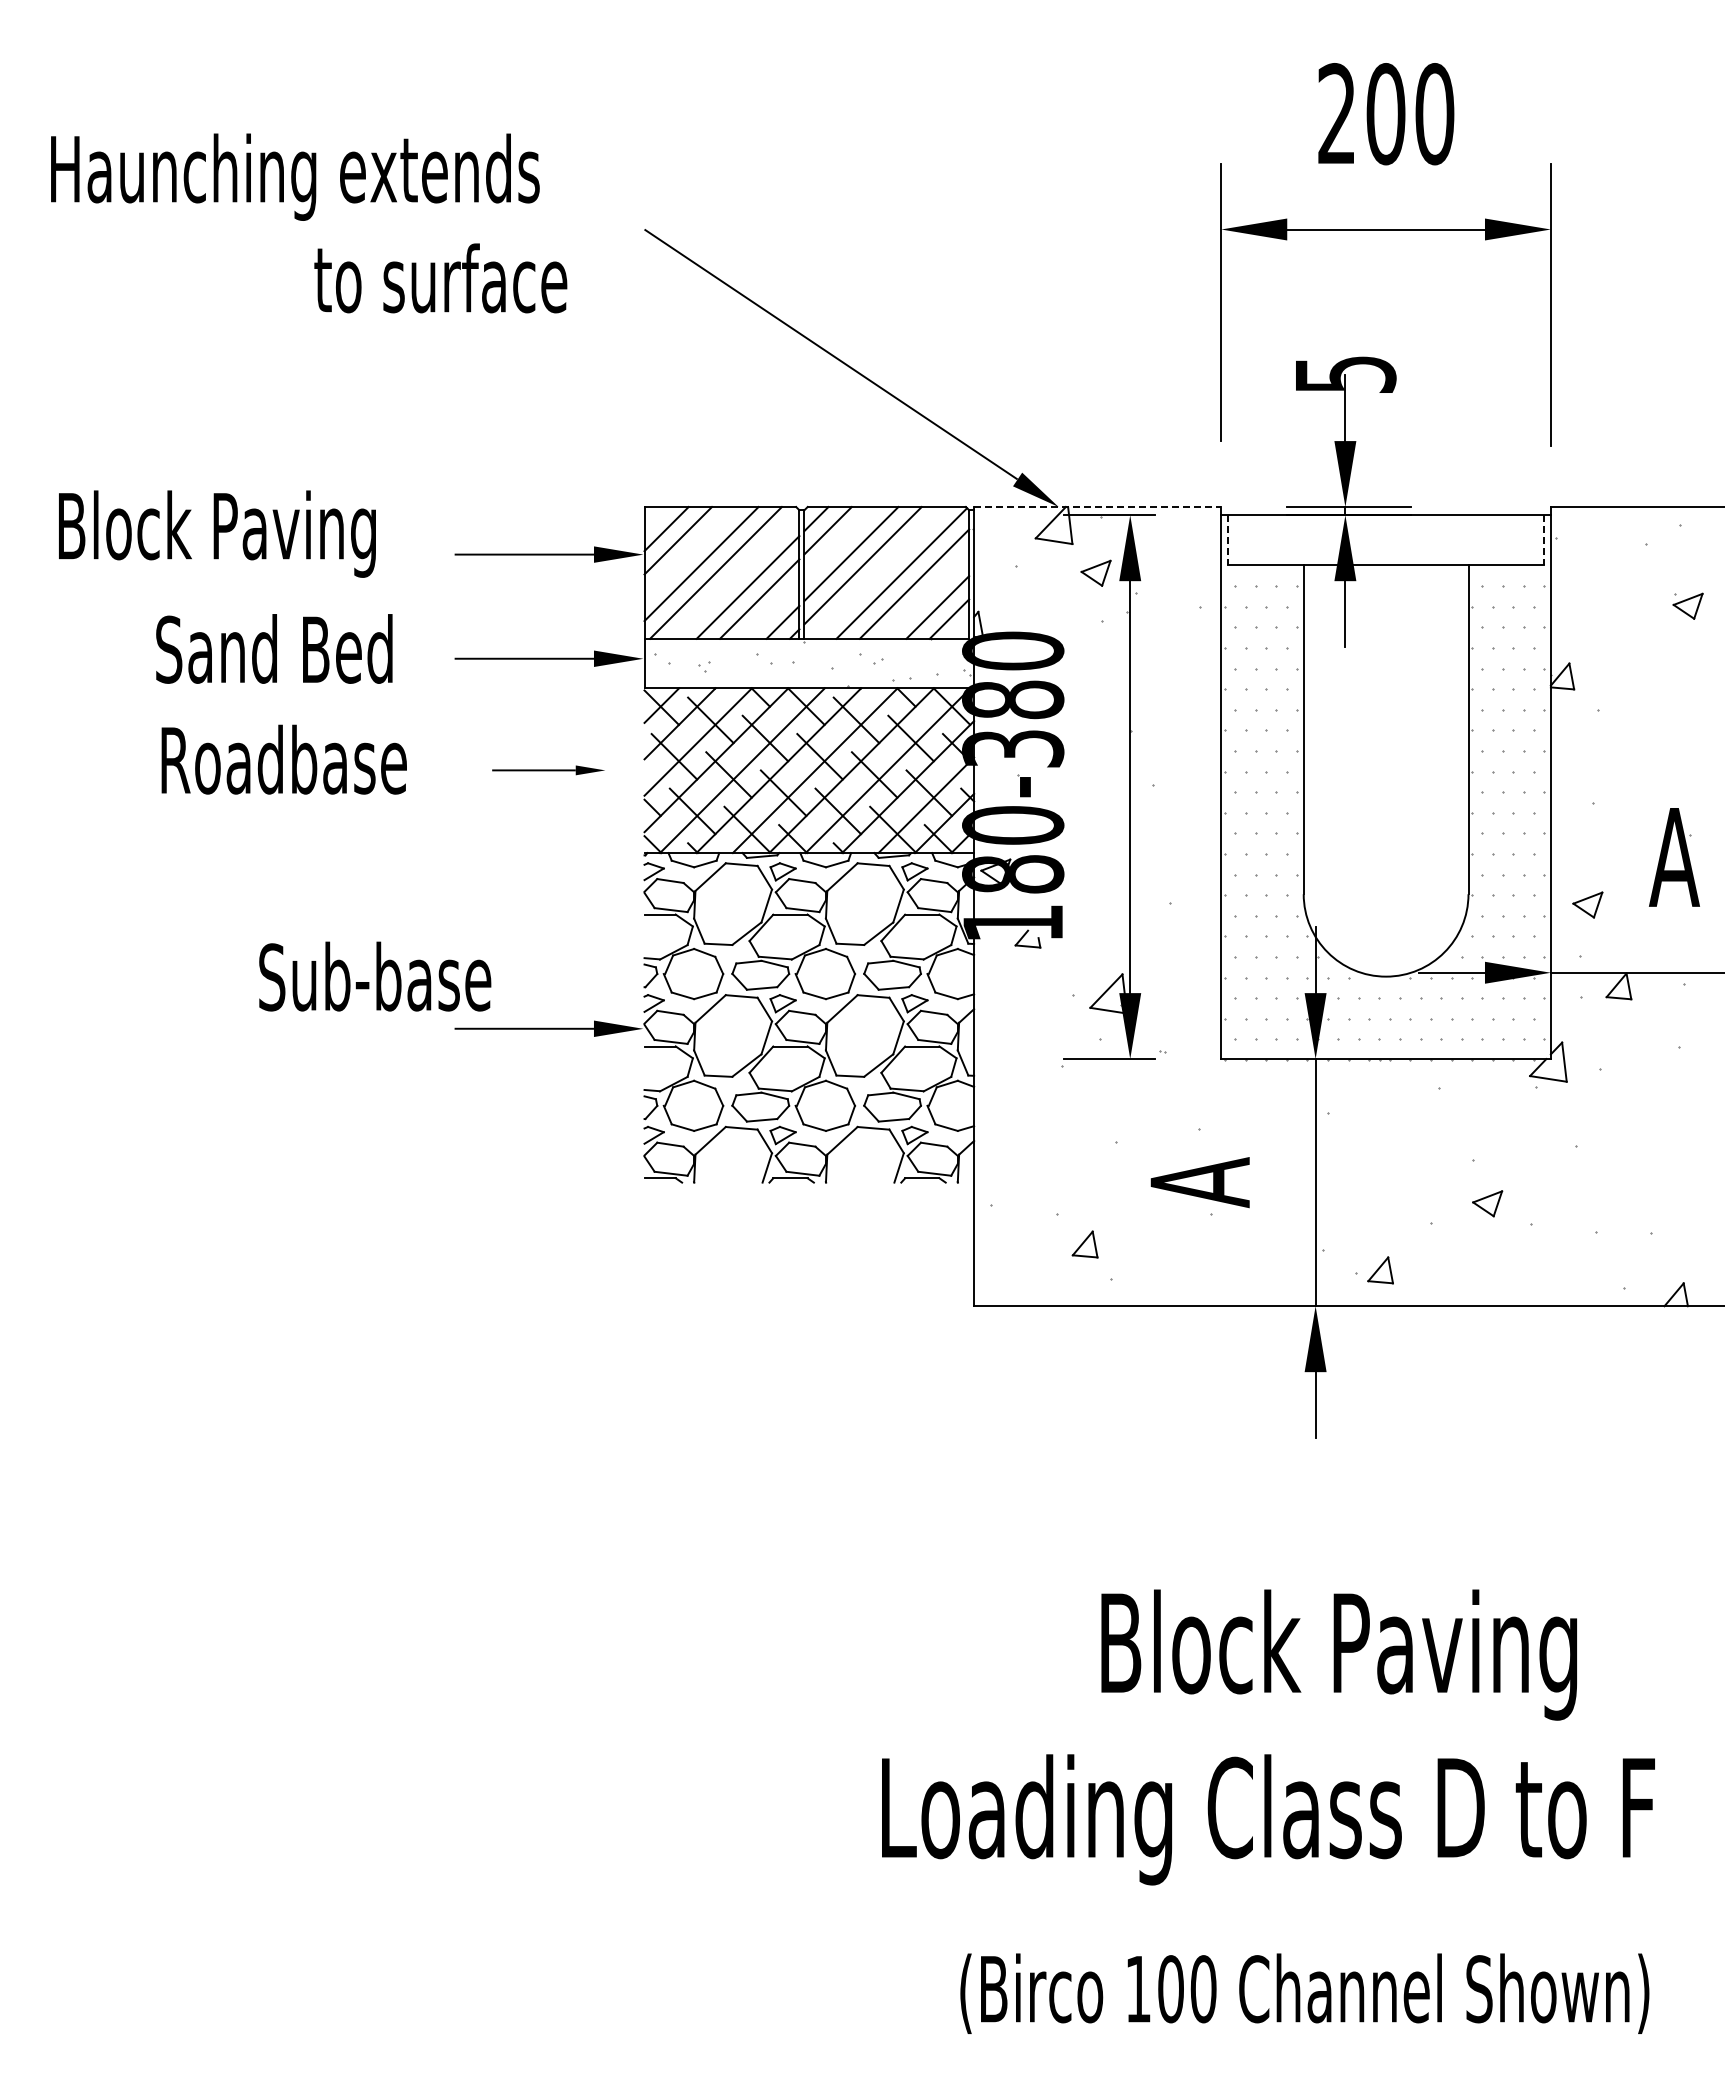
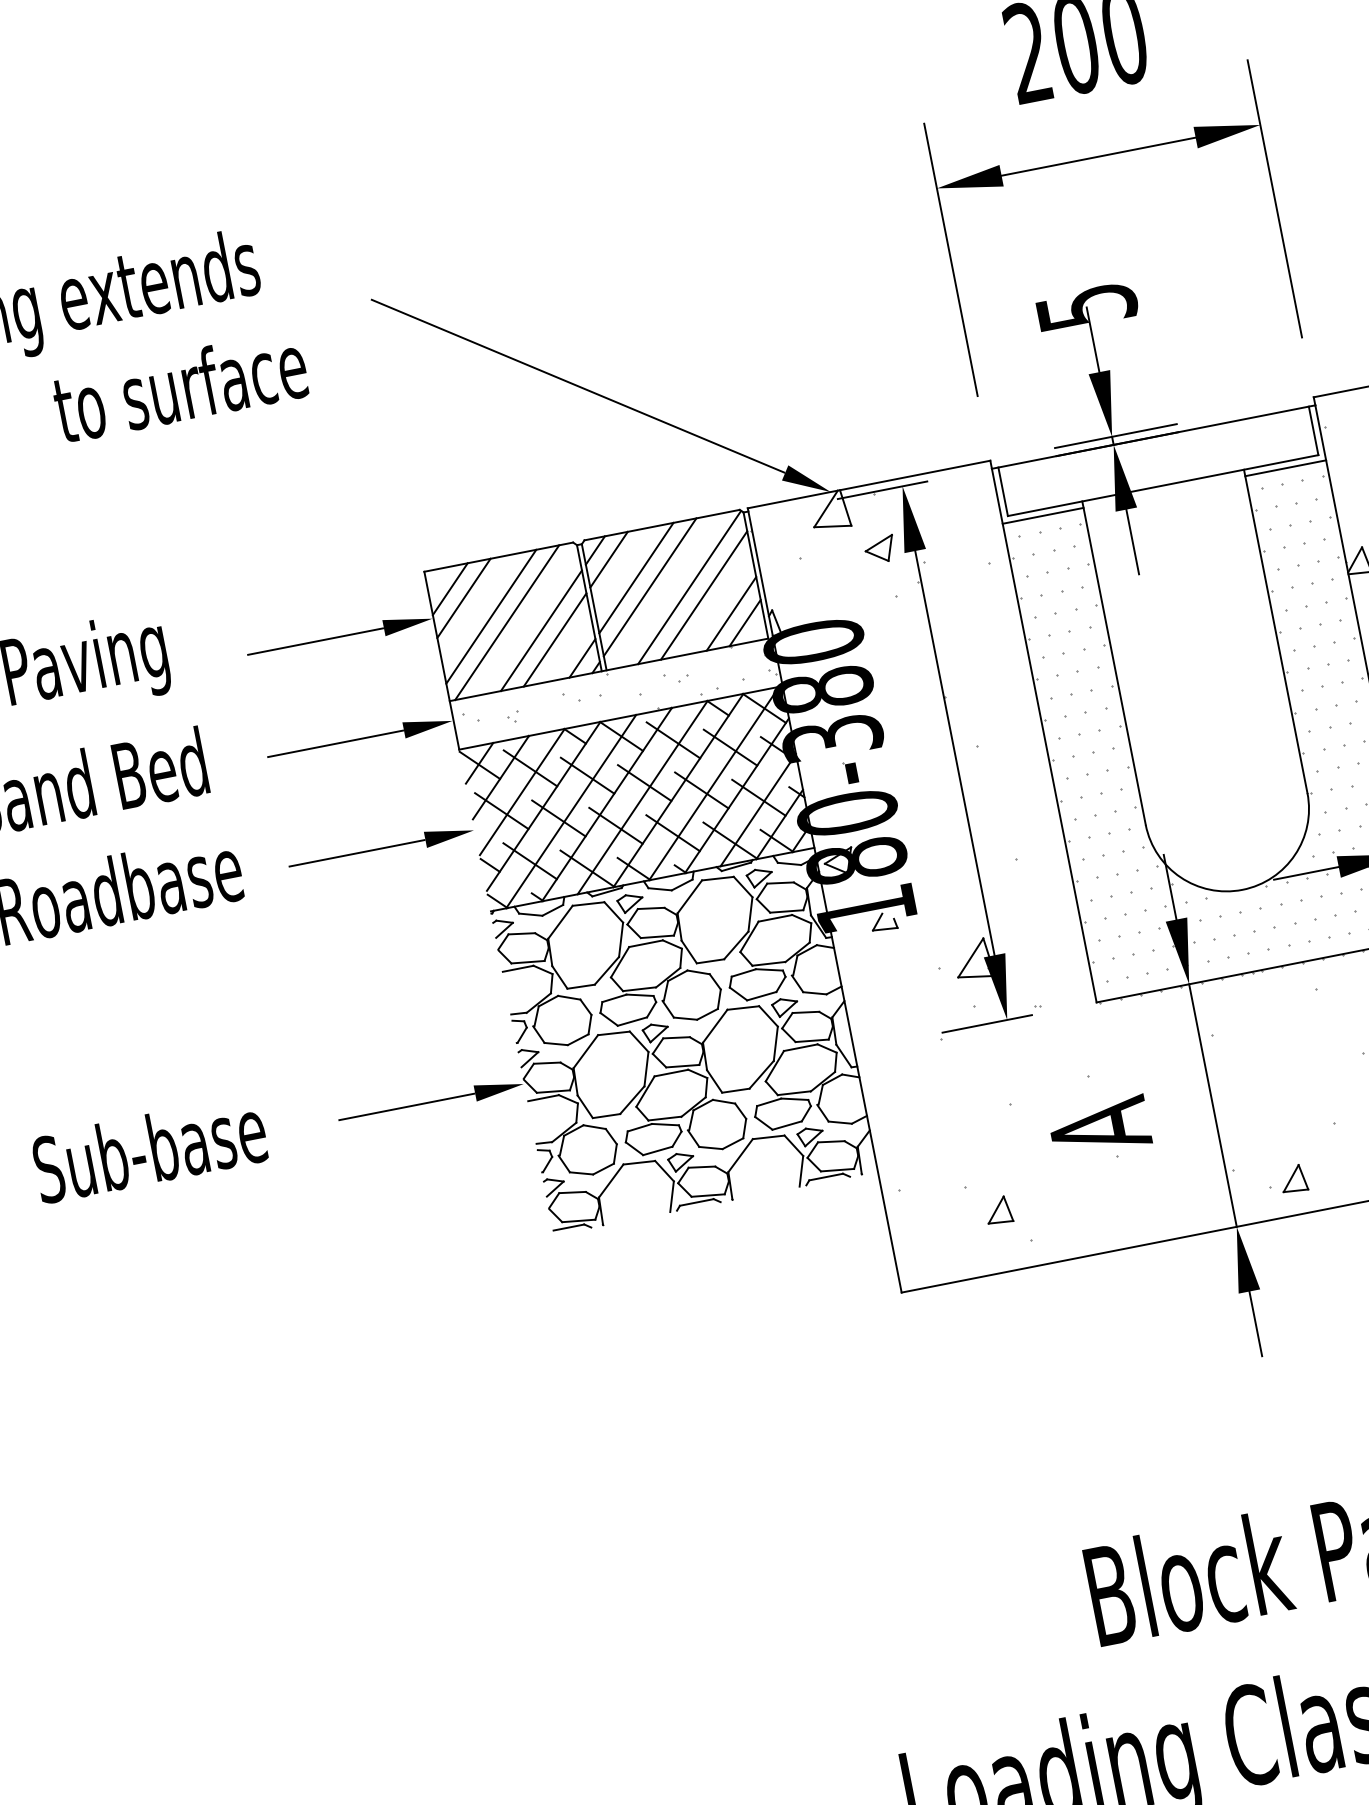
line: (1097, 507) -> (868, 485), dashed -> solid
line: (1227, 539) -> (1002, 491), dashed -> solid
line: (1544, 539) -> (1313, 430), dashed -> solid
line: (1262, 571) -> (1043, 516), added
line: (1509, 571) -> (1285, 468), added
part: (548, 770) -> (380, 848), size x1.67
text: (375, 976) -> (150, 1148), moved

